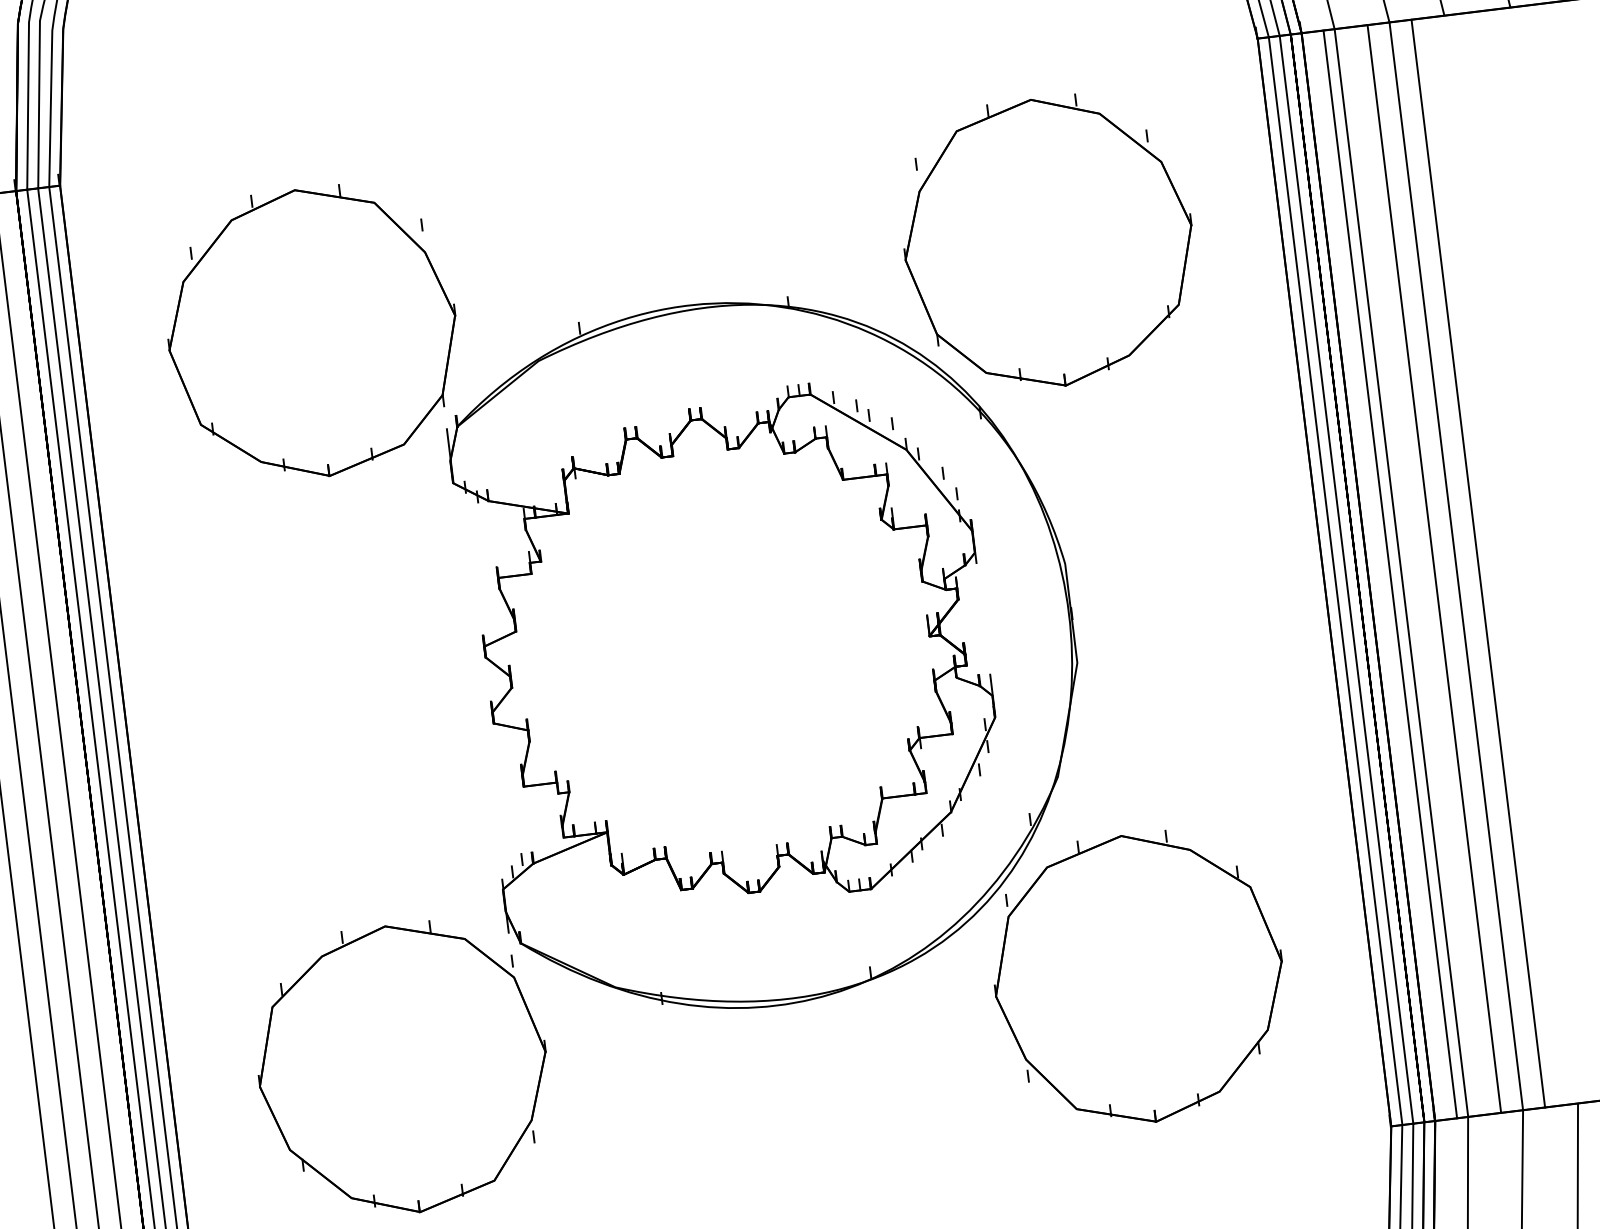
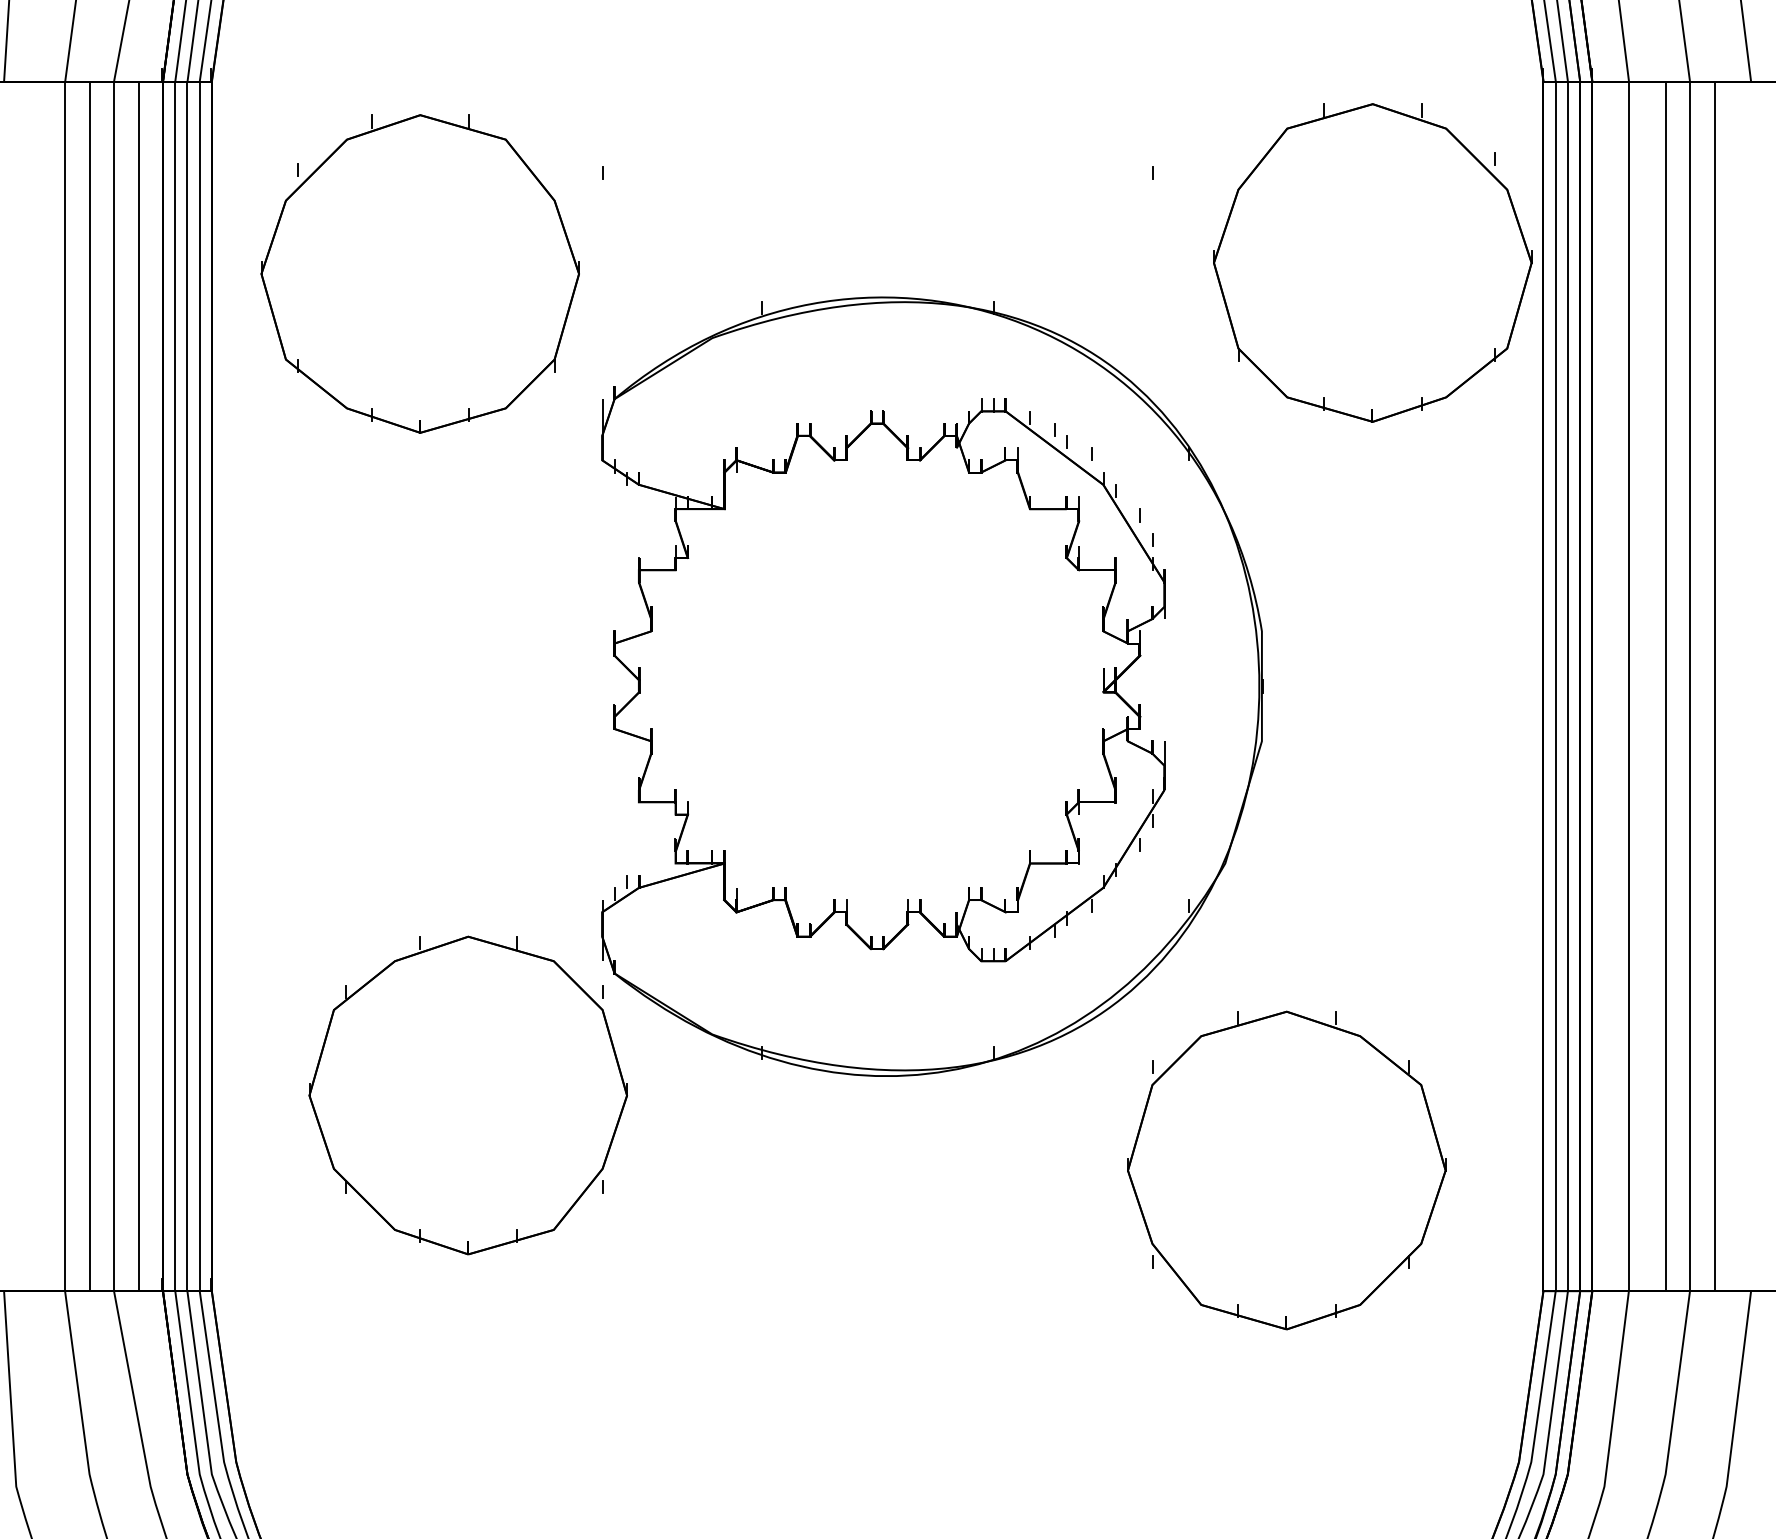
part: (1048, 242) -> (1372, 262), moved
part: (311, 332) -> (419, 273), moved
line: (1390, 574) -> (1616, 686), removed
part: (1138, 978) -> (1286, 1170), moved

